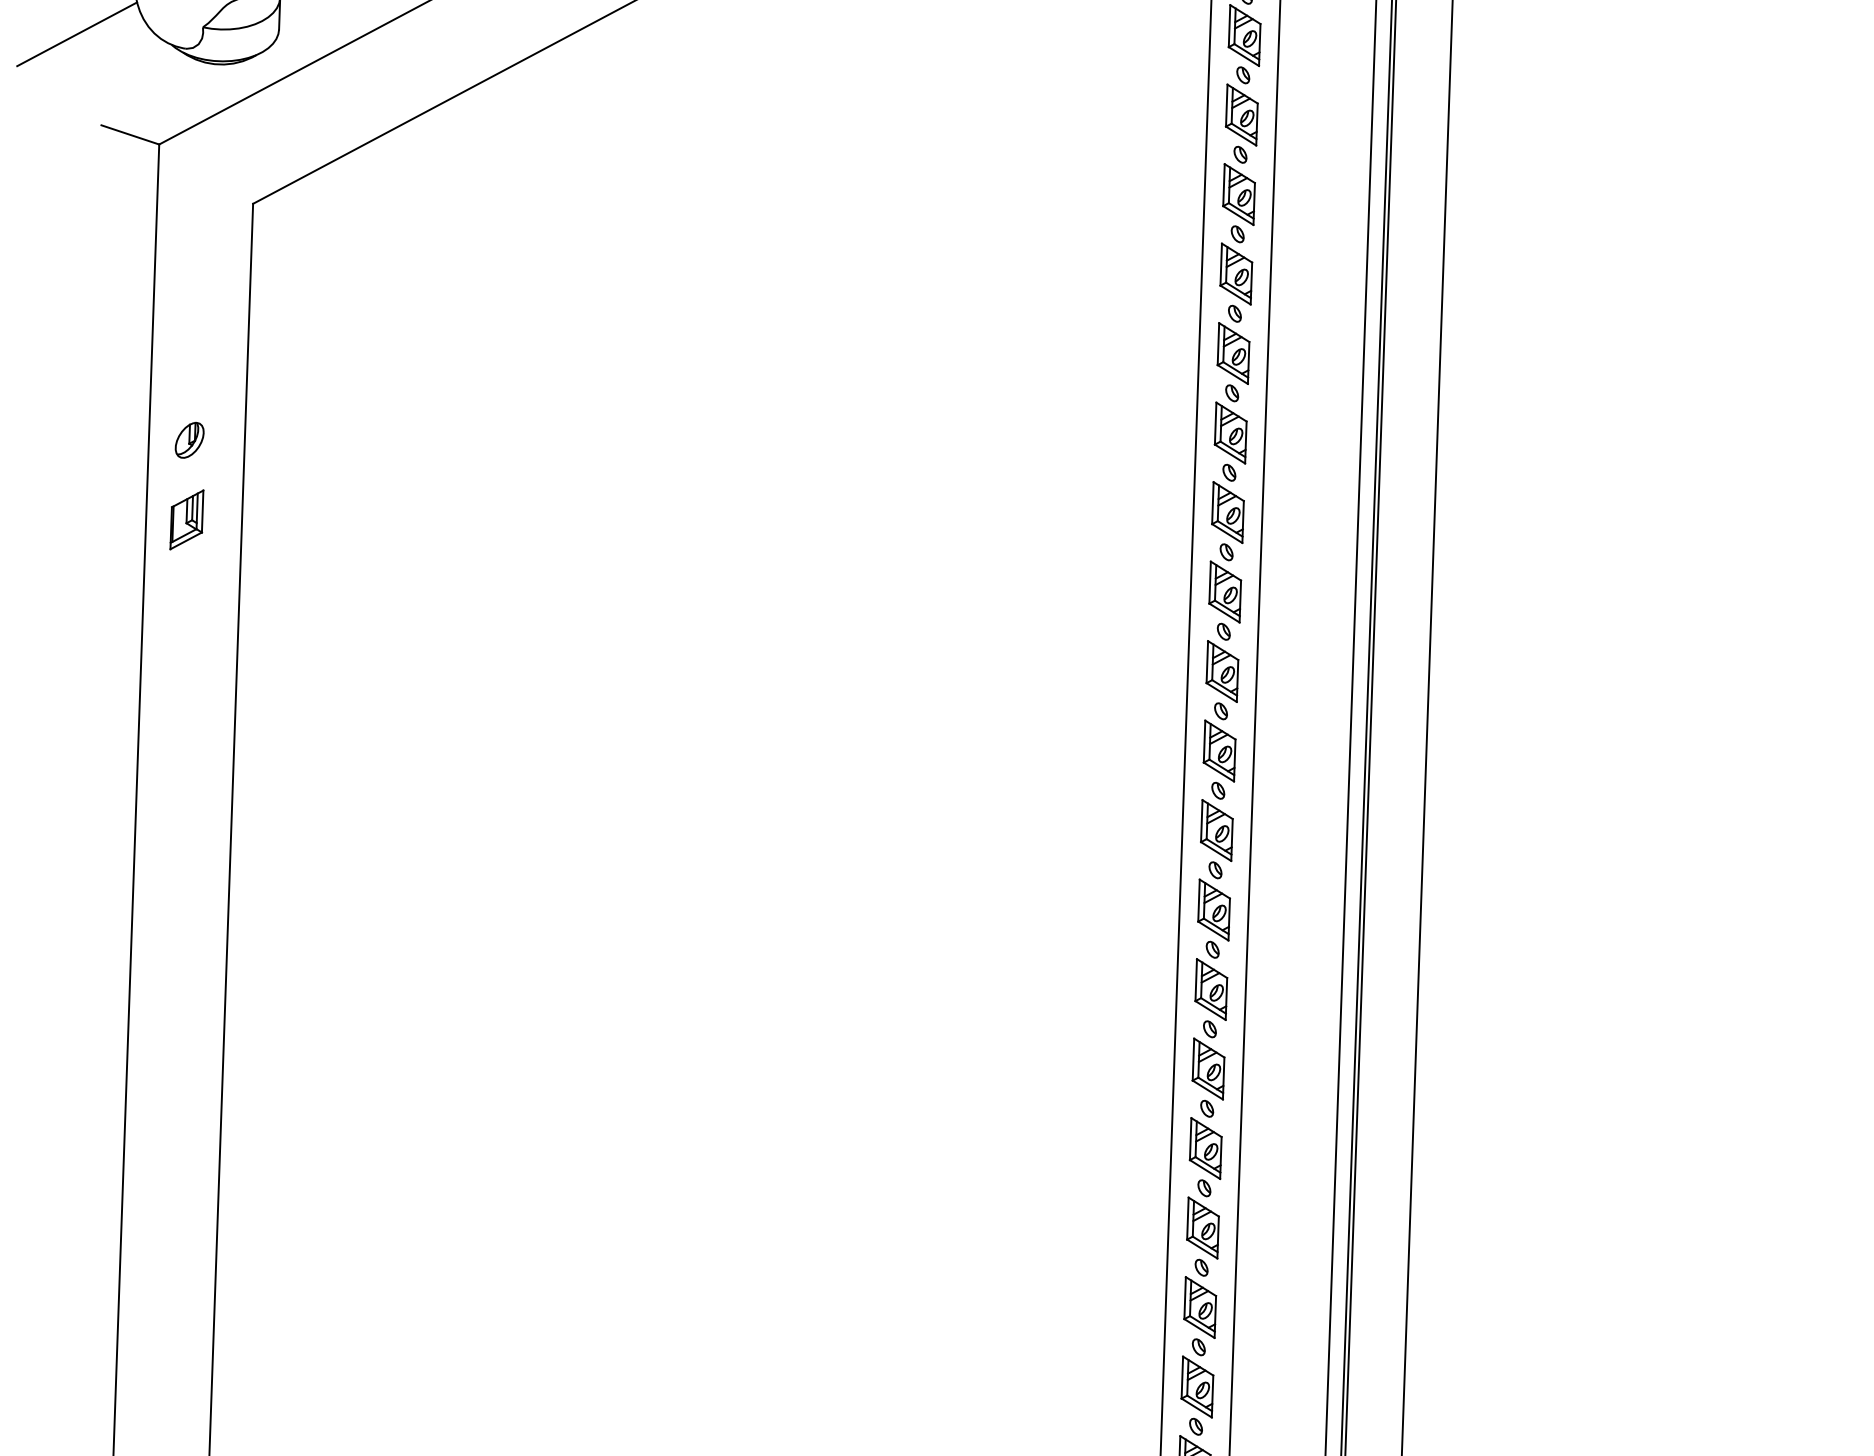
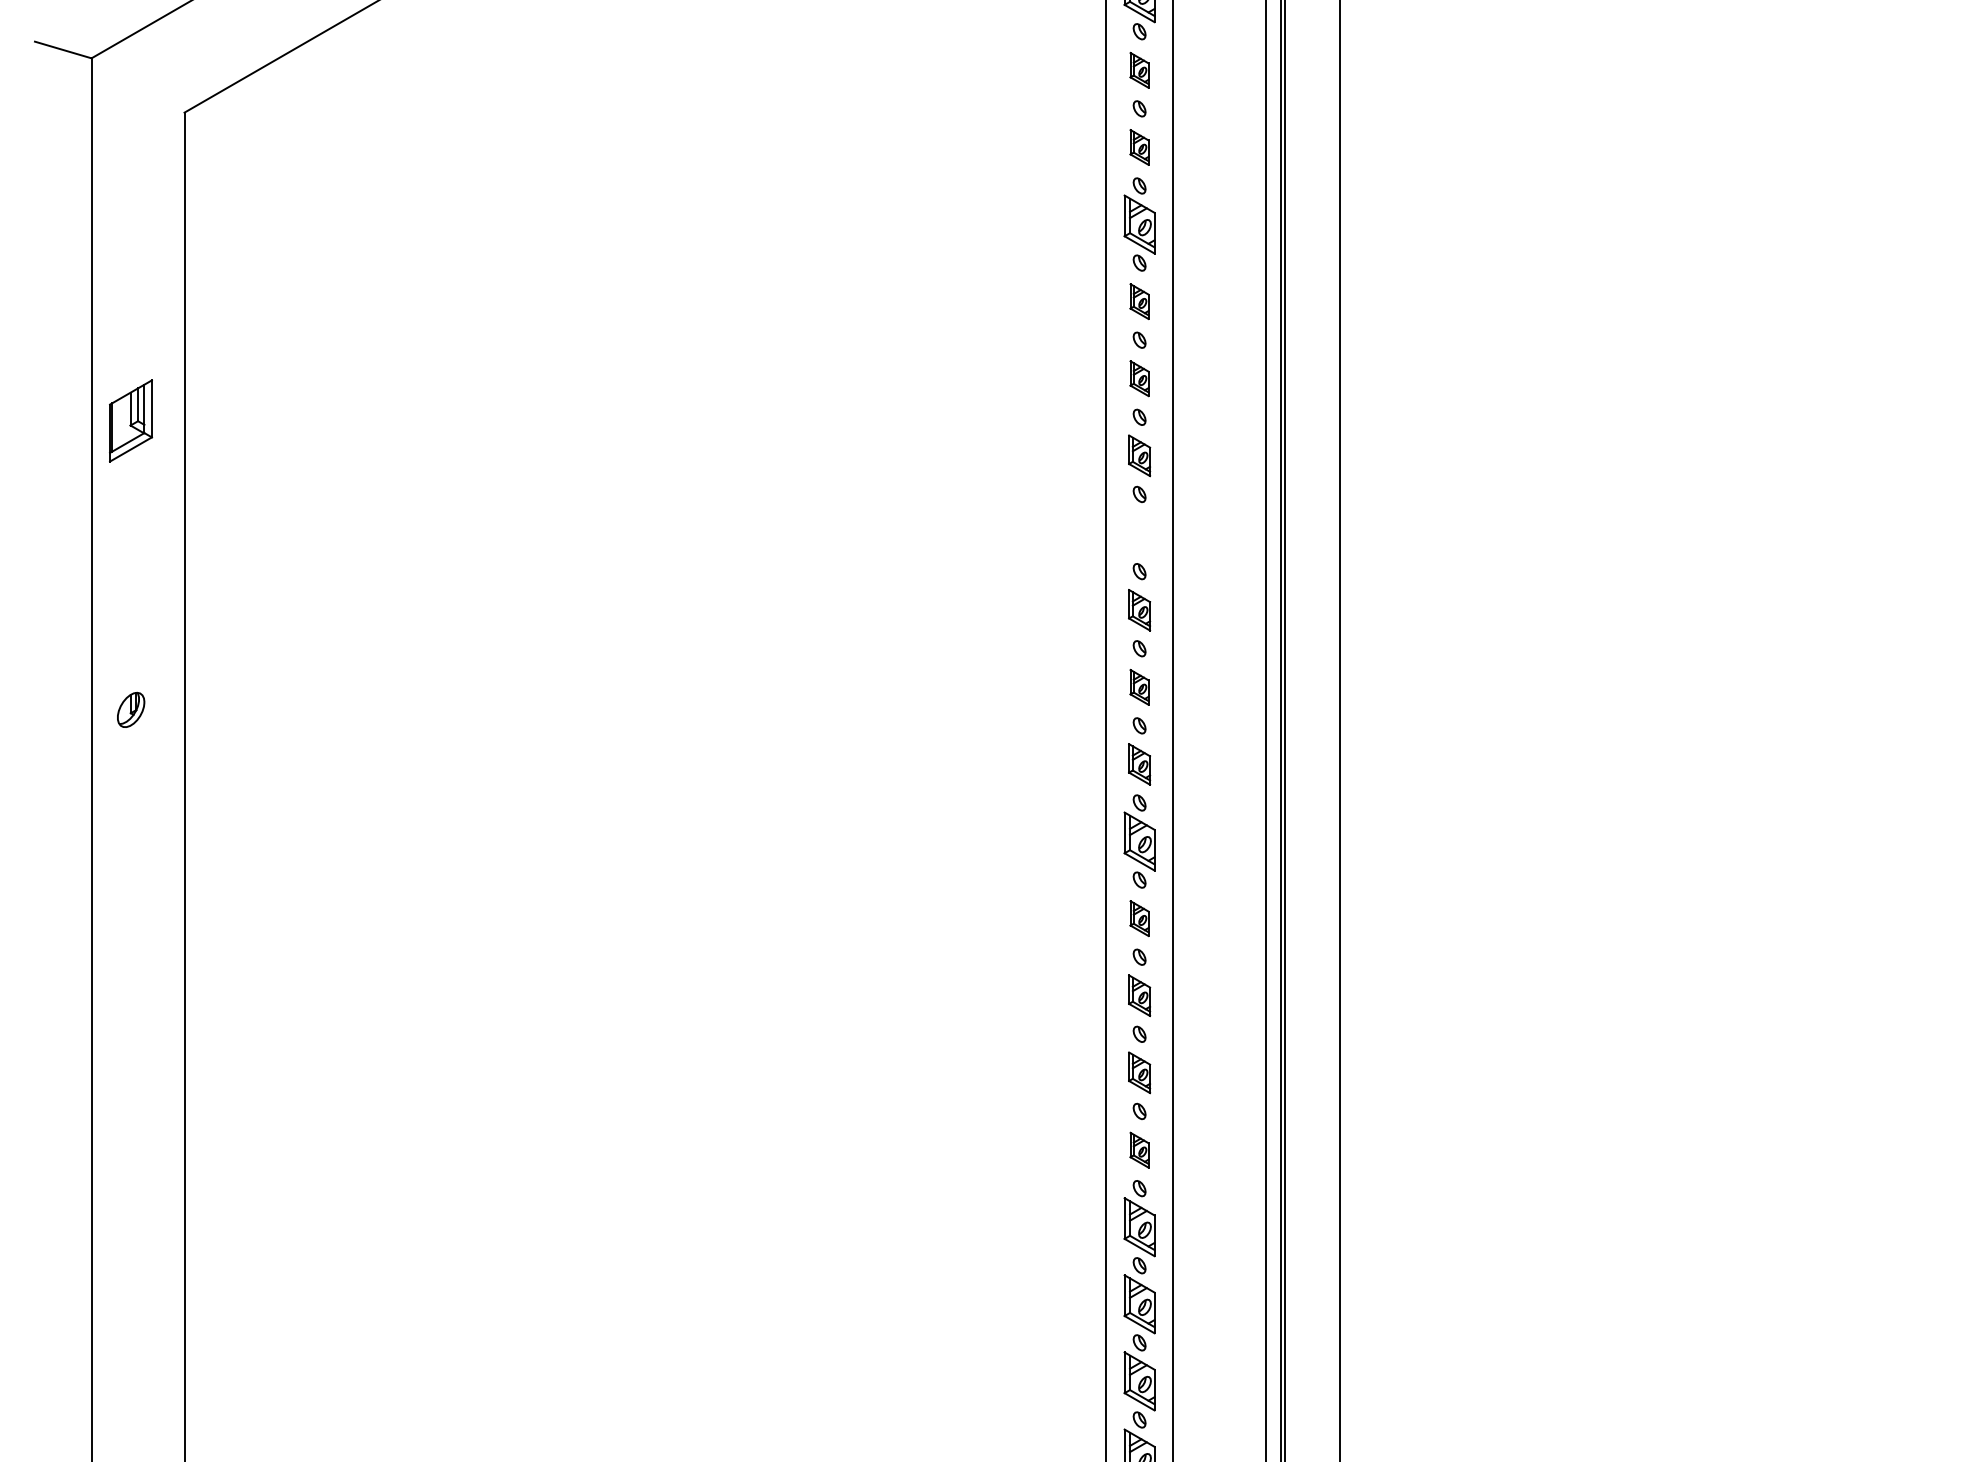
part: (1238, 194) -> (1139, 70), size x0.6
part: (1236, 274) -> (1139, 147), size x0.6
part: (1230, 432) -> (1139, 301), size x0.6
part: (190, 439) -> (131, 709), moved
part: (1227, 512) -> (1139, 378), size x0.6
part: (187, 520) -> (131, 421), size x1.4
part: (1225, 591) -> (1139, 455), size x0.7
part: (1222, 672) -> (1139, 533), removed
part: (1219, 751) -> (1139, 610), size x0.7
part: (1216, 830) -> (1139, 687), size x0.6
part: (1213, 910) -> (1139, 764), size x0.7
part: (1208, 1068) -> (1139, 918), size x0.6
part: (1205, 1148) -> (1139, 995), size x0.7
part: (1202, 1227) -> (1139, 1072), size x0.7
part: (1200, 1308) -> (1139, 1150), size x0.6

